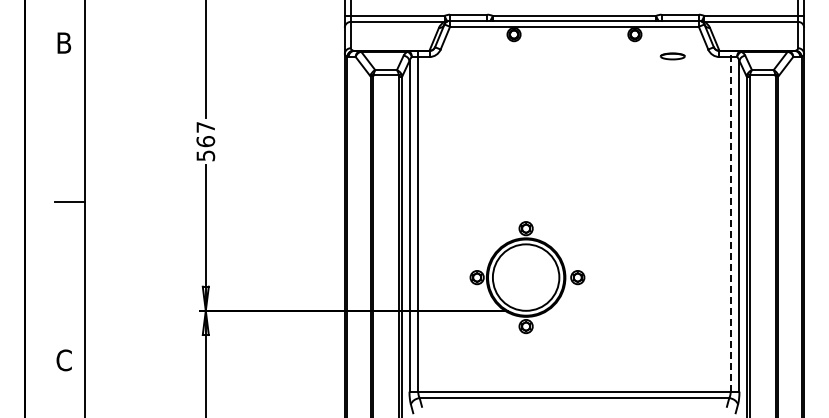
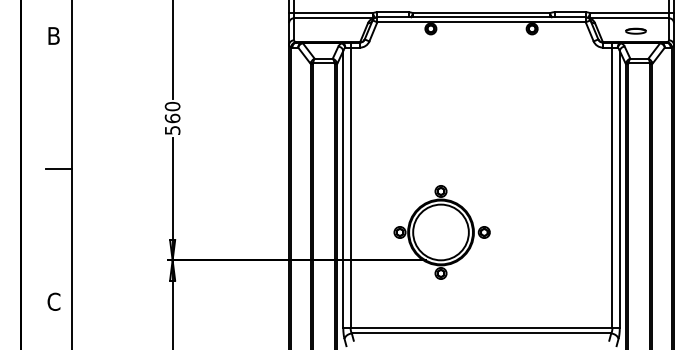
part: (672, 56) -> (635, 31), moved
text: (205, 126) -> (172, 105), 567 -> 560
line: (730, 220) -> (612, 184), dashed -> solid

